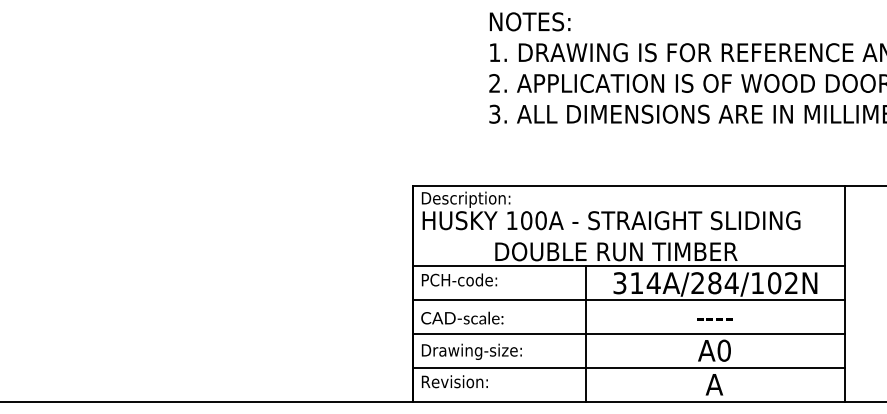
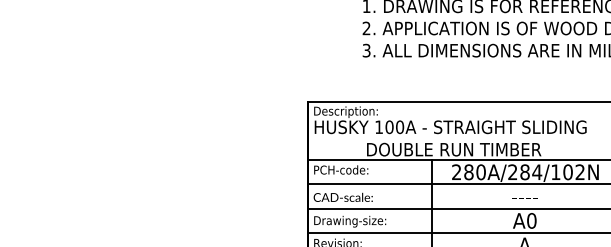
text: (636, 283) -> (468, 172), 314A/284/102N -> 280A/284/102N

